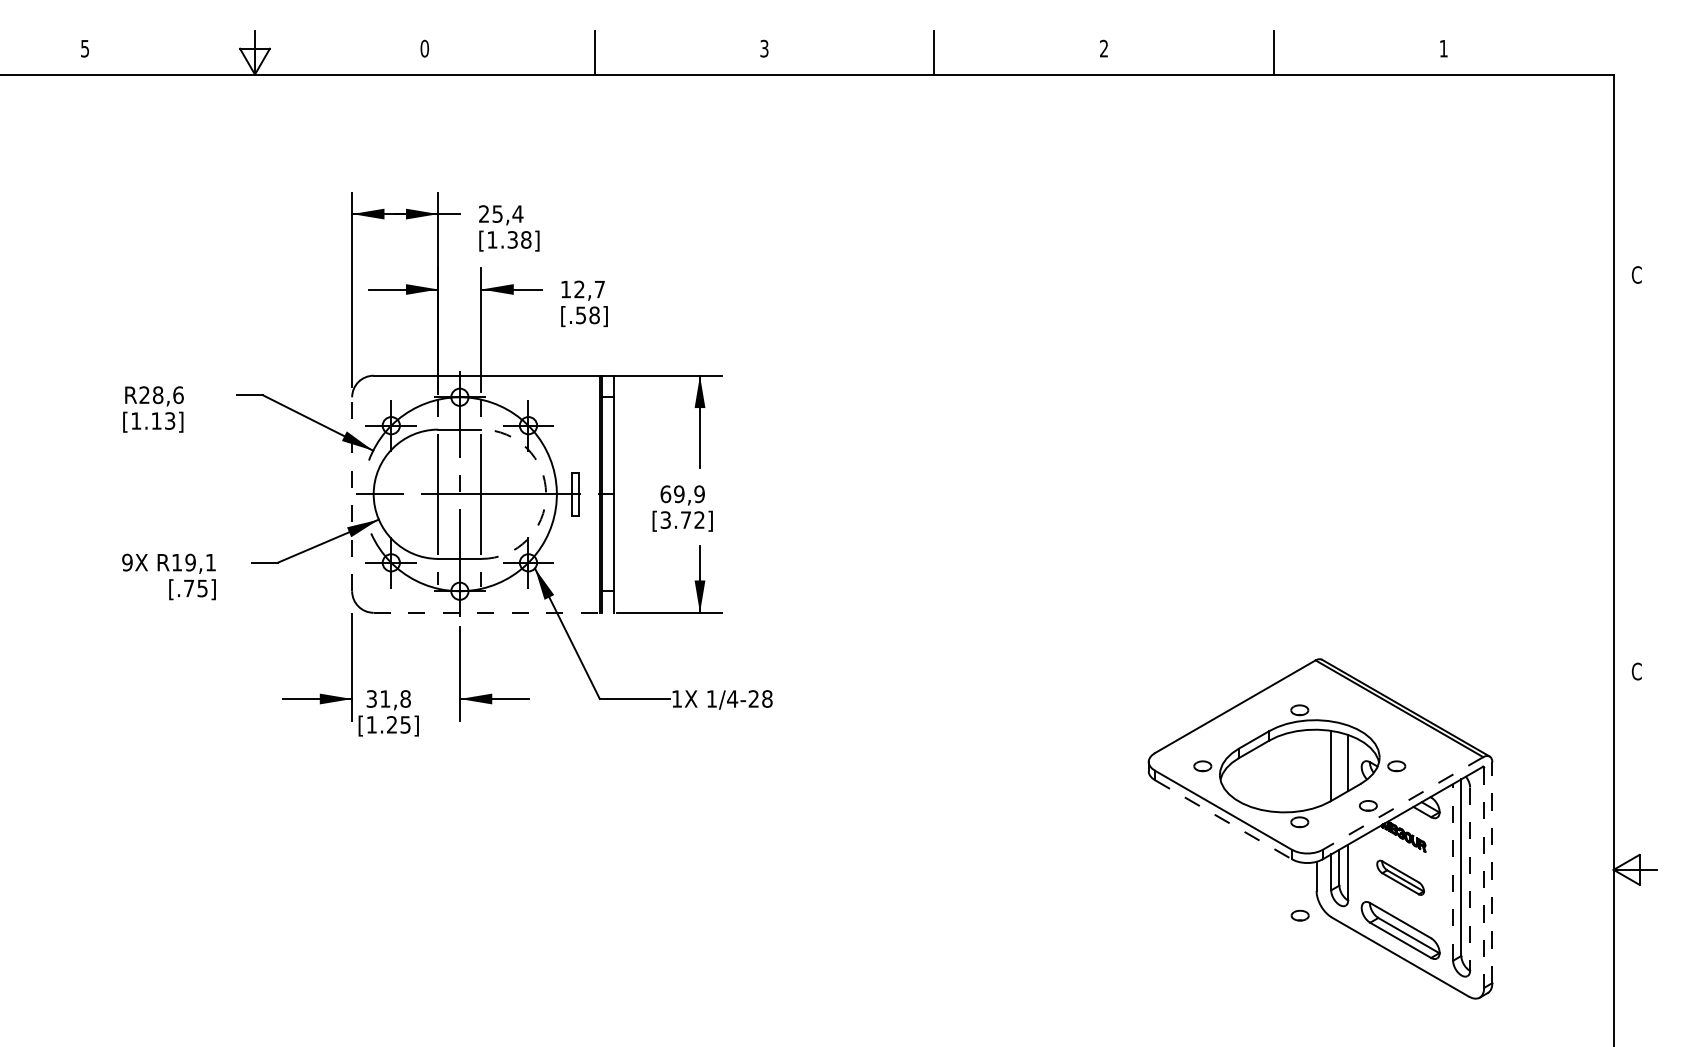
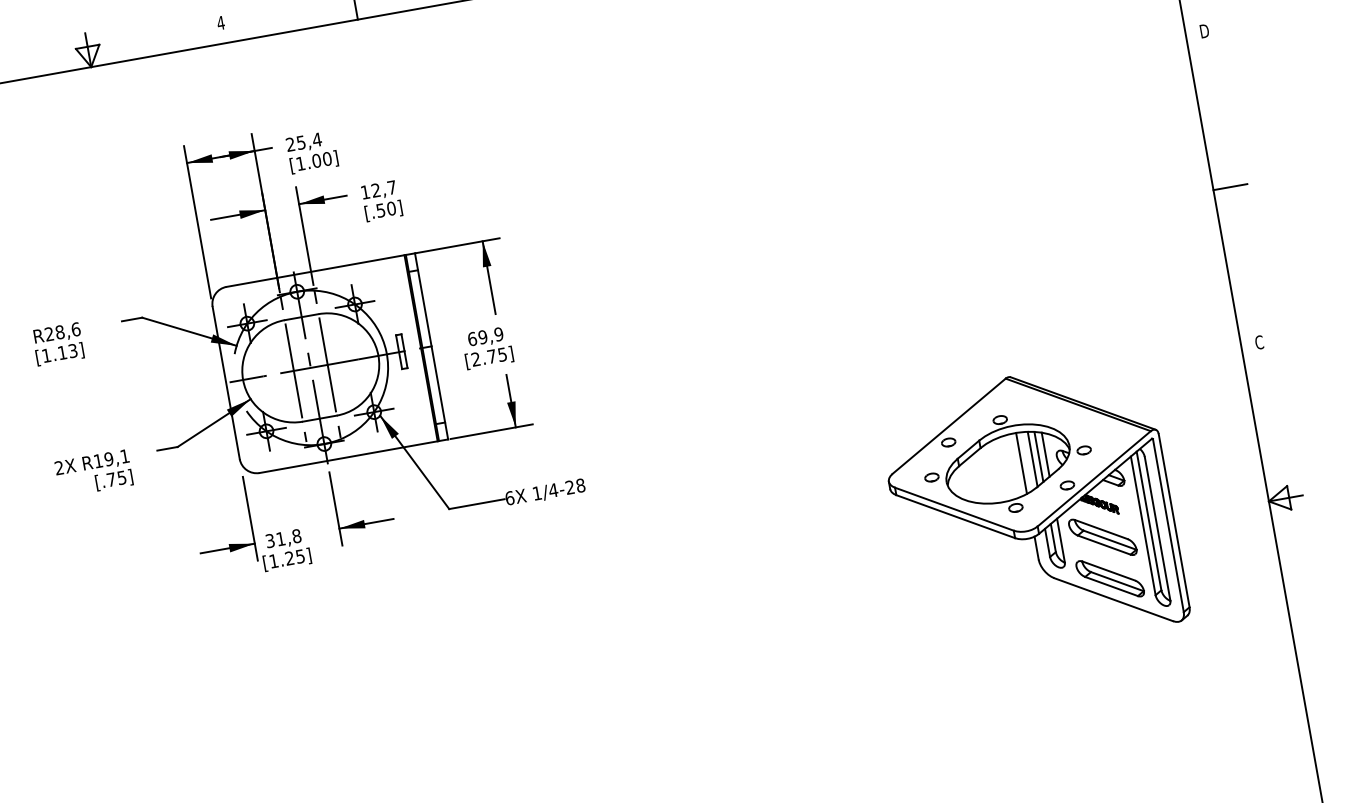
text: (424, 48) -> (220, 22), 0 -> 4
text: (519, 239) -> (321, 159), [1.38] -> [1.00]
text: (1636, 274) -> (1203, 30), C -> D
text: (594, 314) -> (391, 207), [.58] -> [.50]
line: (1634, 473) -> (1229, 187), added
line: (352, 494) -> (226, 383), dashed -> solid
arc: (546, 494) -> (378, 355), dashed -> solid
text: (682, 519) -> (489, 356), [3.72] -> [2.75]
text: (127, 562) -> (59, 467), 9X -> 2X
line: (494, 612) -> (354, 455), dashed -> solid
text: (676, 698) -> (509, 497), 1X -> 6X
line: (1339, 764) -> (1039, 457), added
line: (1316, 768) -> (1021, 463), added
line: (1402, 803) -> (1093, 478), dashed -> solid
line: (1224, 820) -> (956, 517), dashed -> solid
line: (1453, 871) -> (1143, 525), dashed -> solid
line: (1492, 872) -> (1174, 520), dashed -> solid
part: (1400, 877) -> (1102, 537), size x1.67
line: (1484, 878) -> (1168, 526), dashed -> solid
line: (1470, 879) -> (1157, 528), dashed -> solid
part: (1299, 915) -> (948, 442), moved

